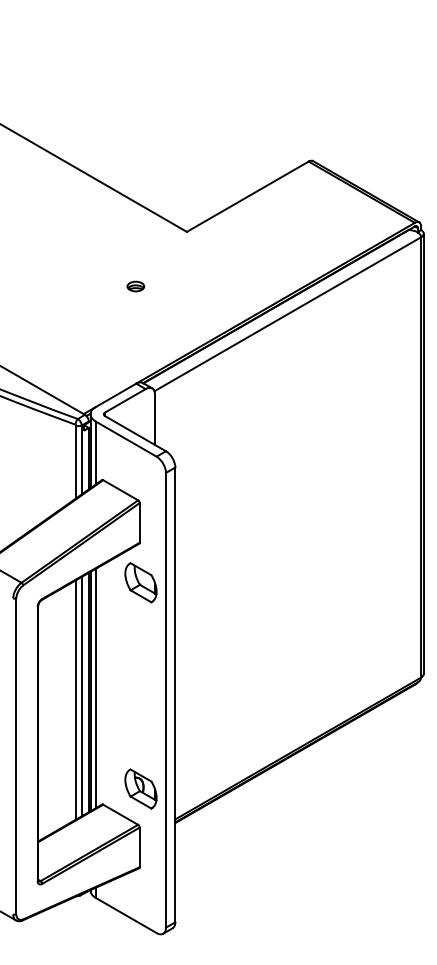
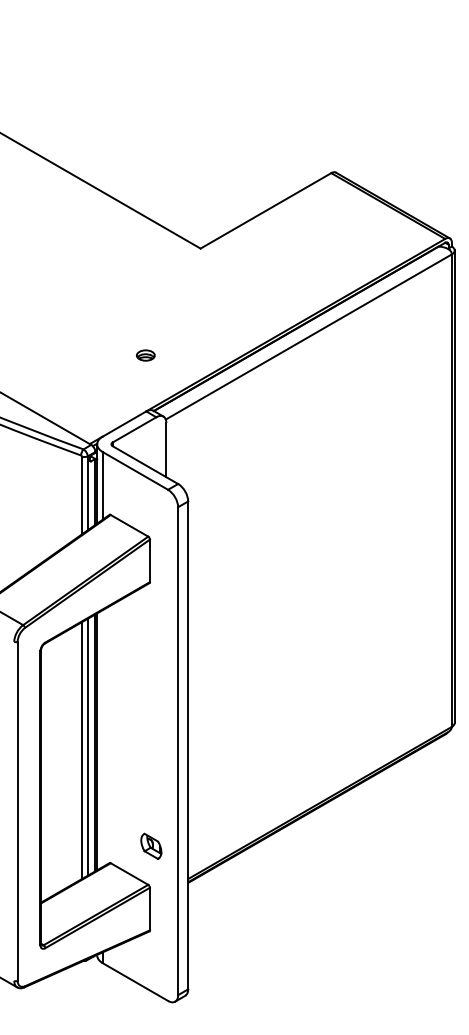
part: (135, 286) -> (145, 355), moved
part: (140, 582) -> (150, 624), removed
line: (95, 688) -> (102, 738), removed
part: (140, 788) -> (150, 845), size x0.6

